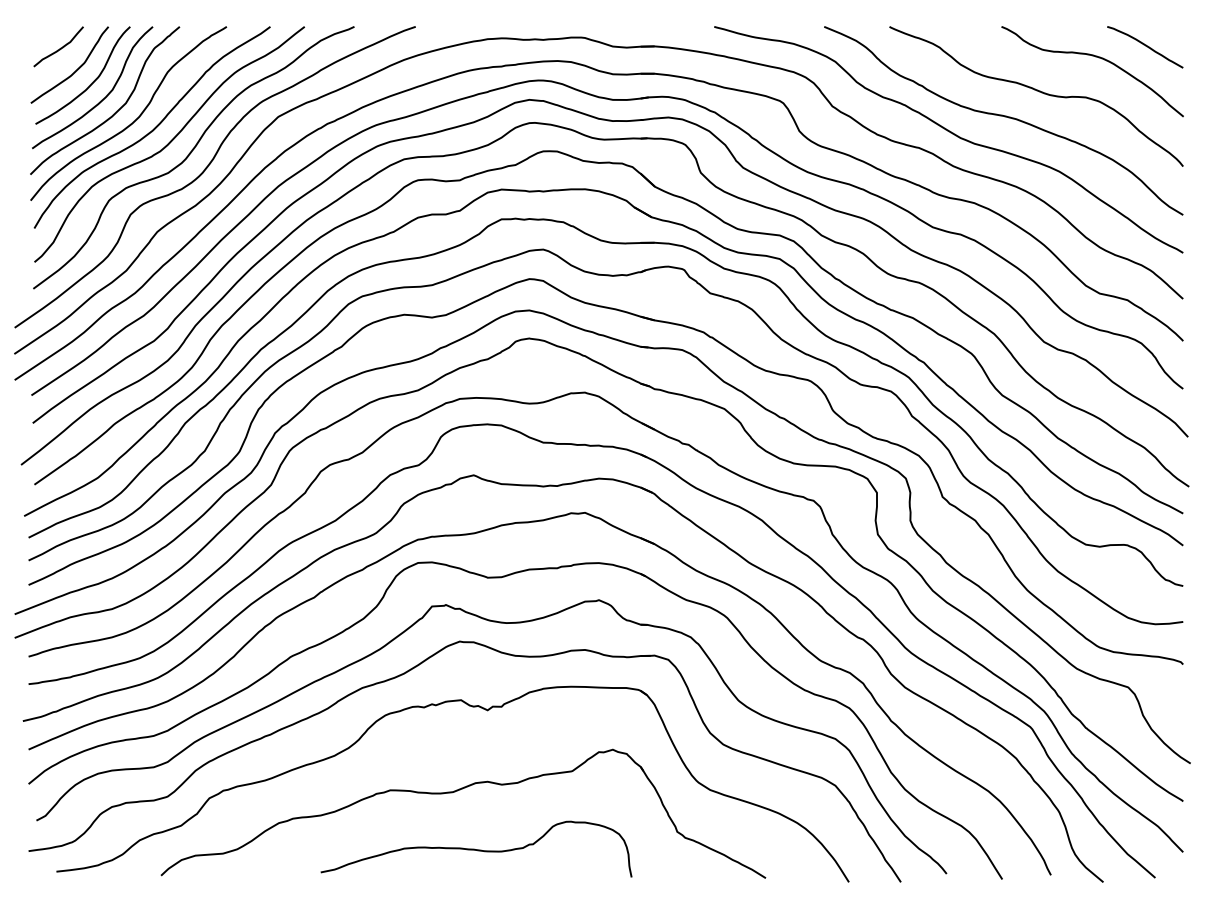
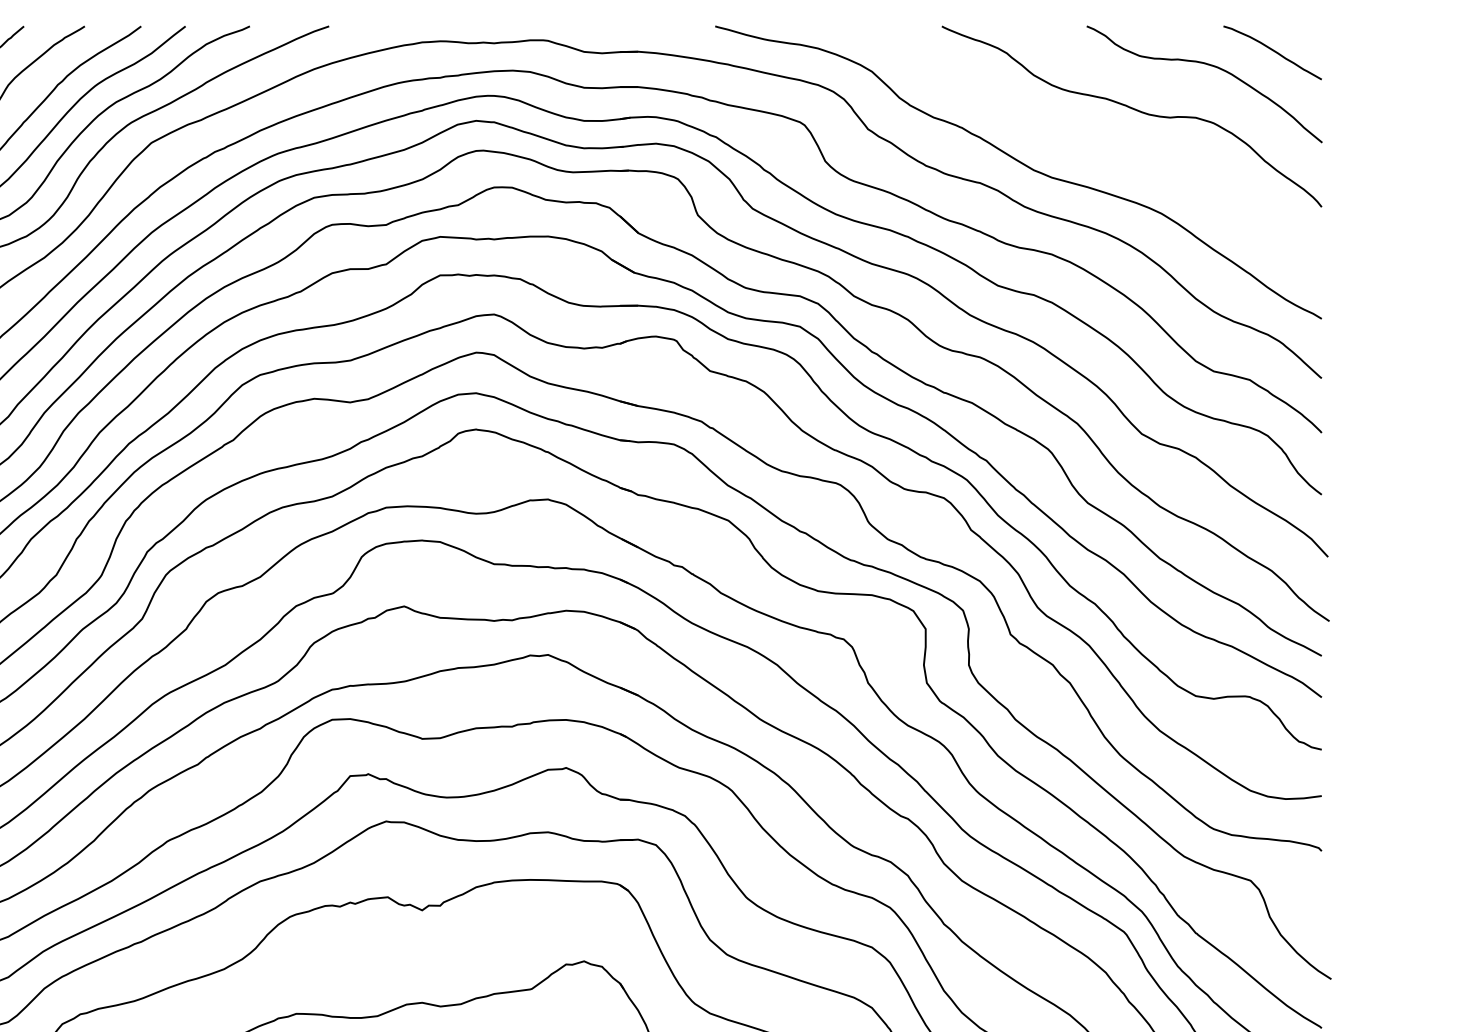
curve: (1004, 117) -> (1090, 143), removed

